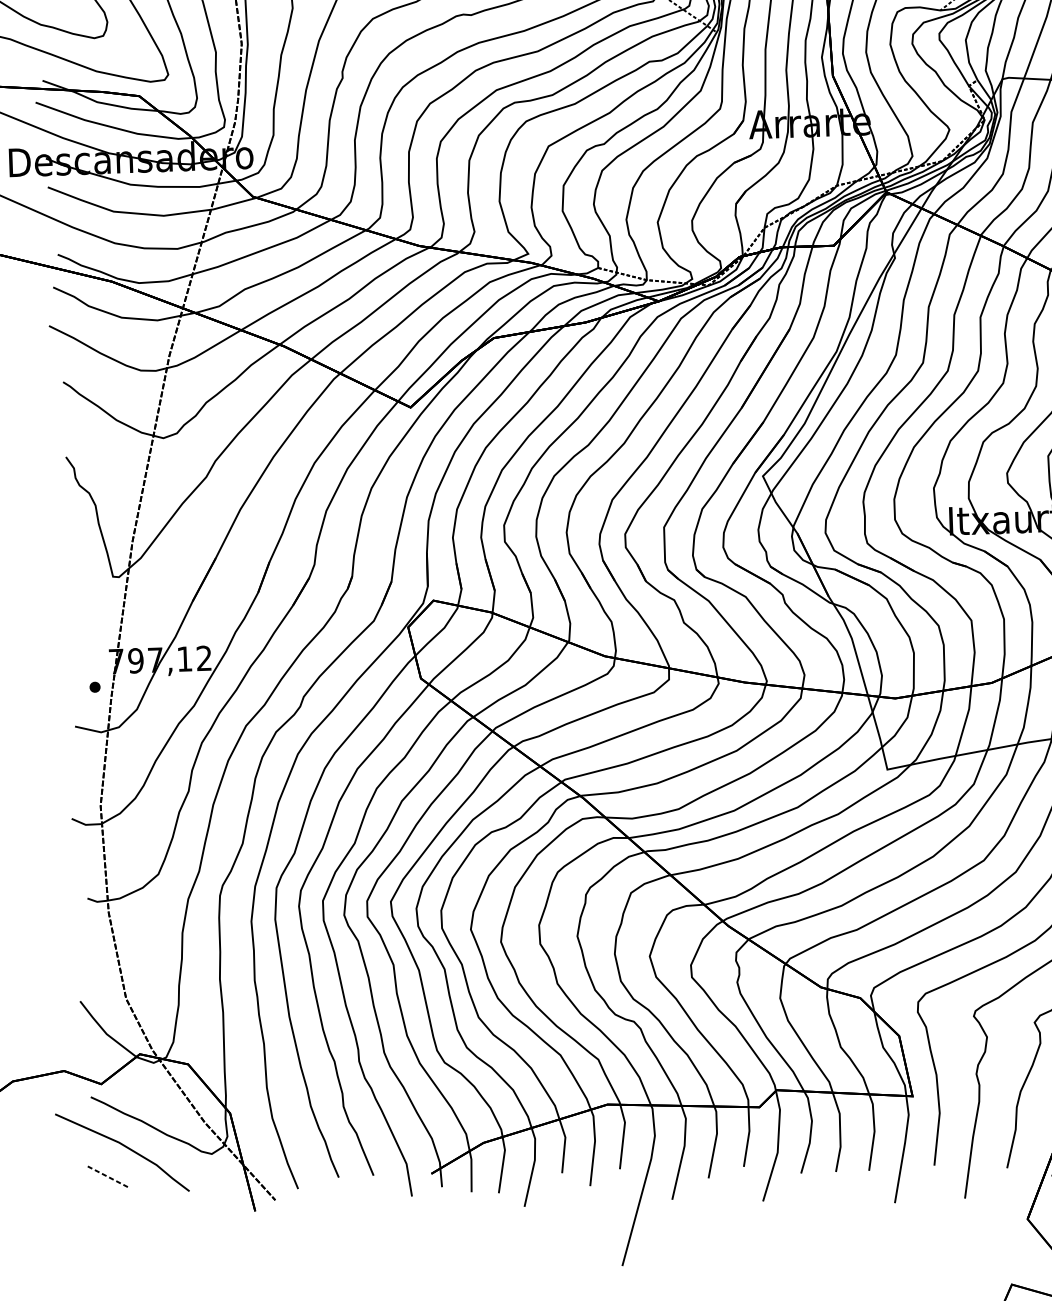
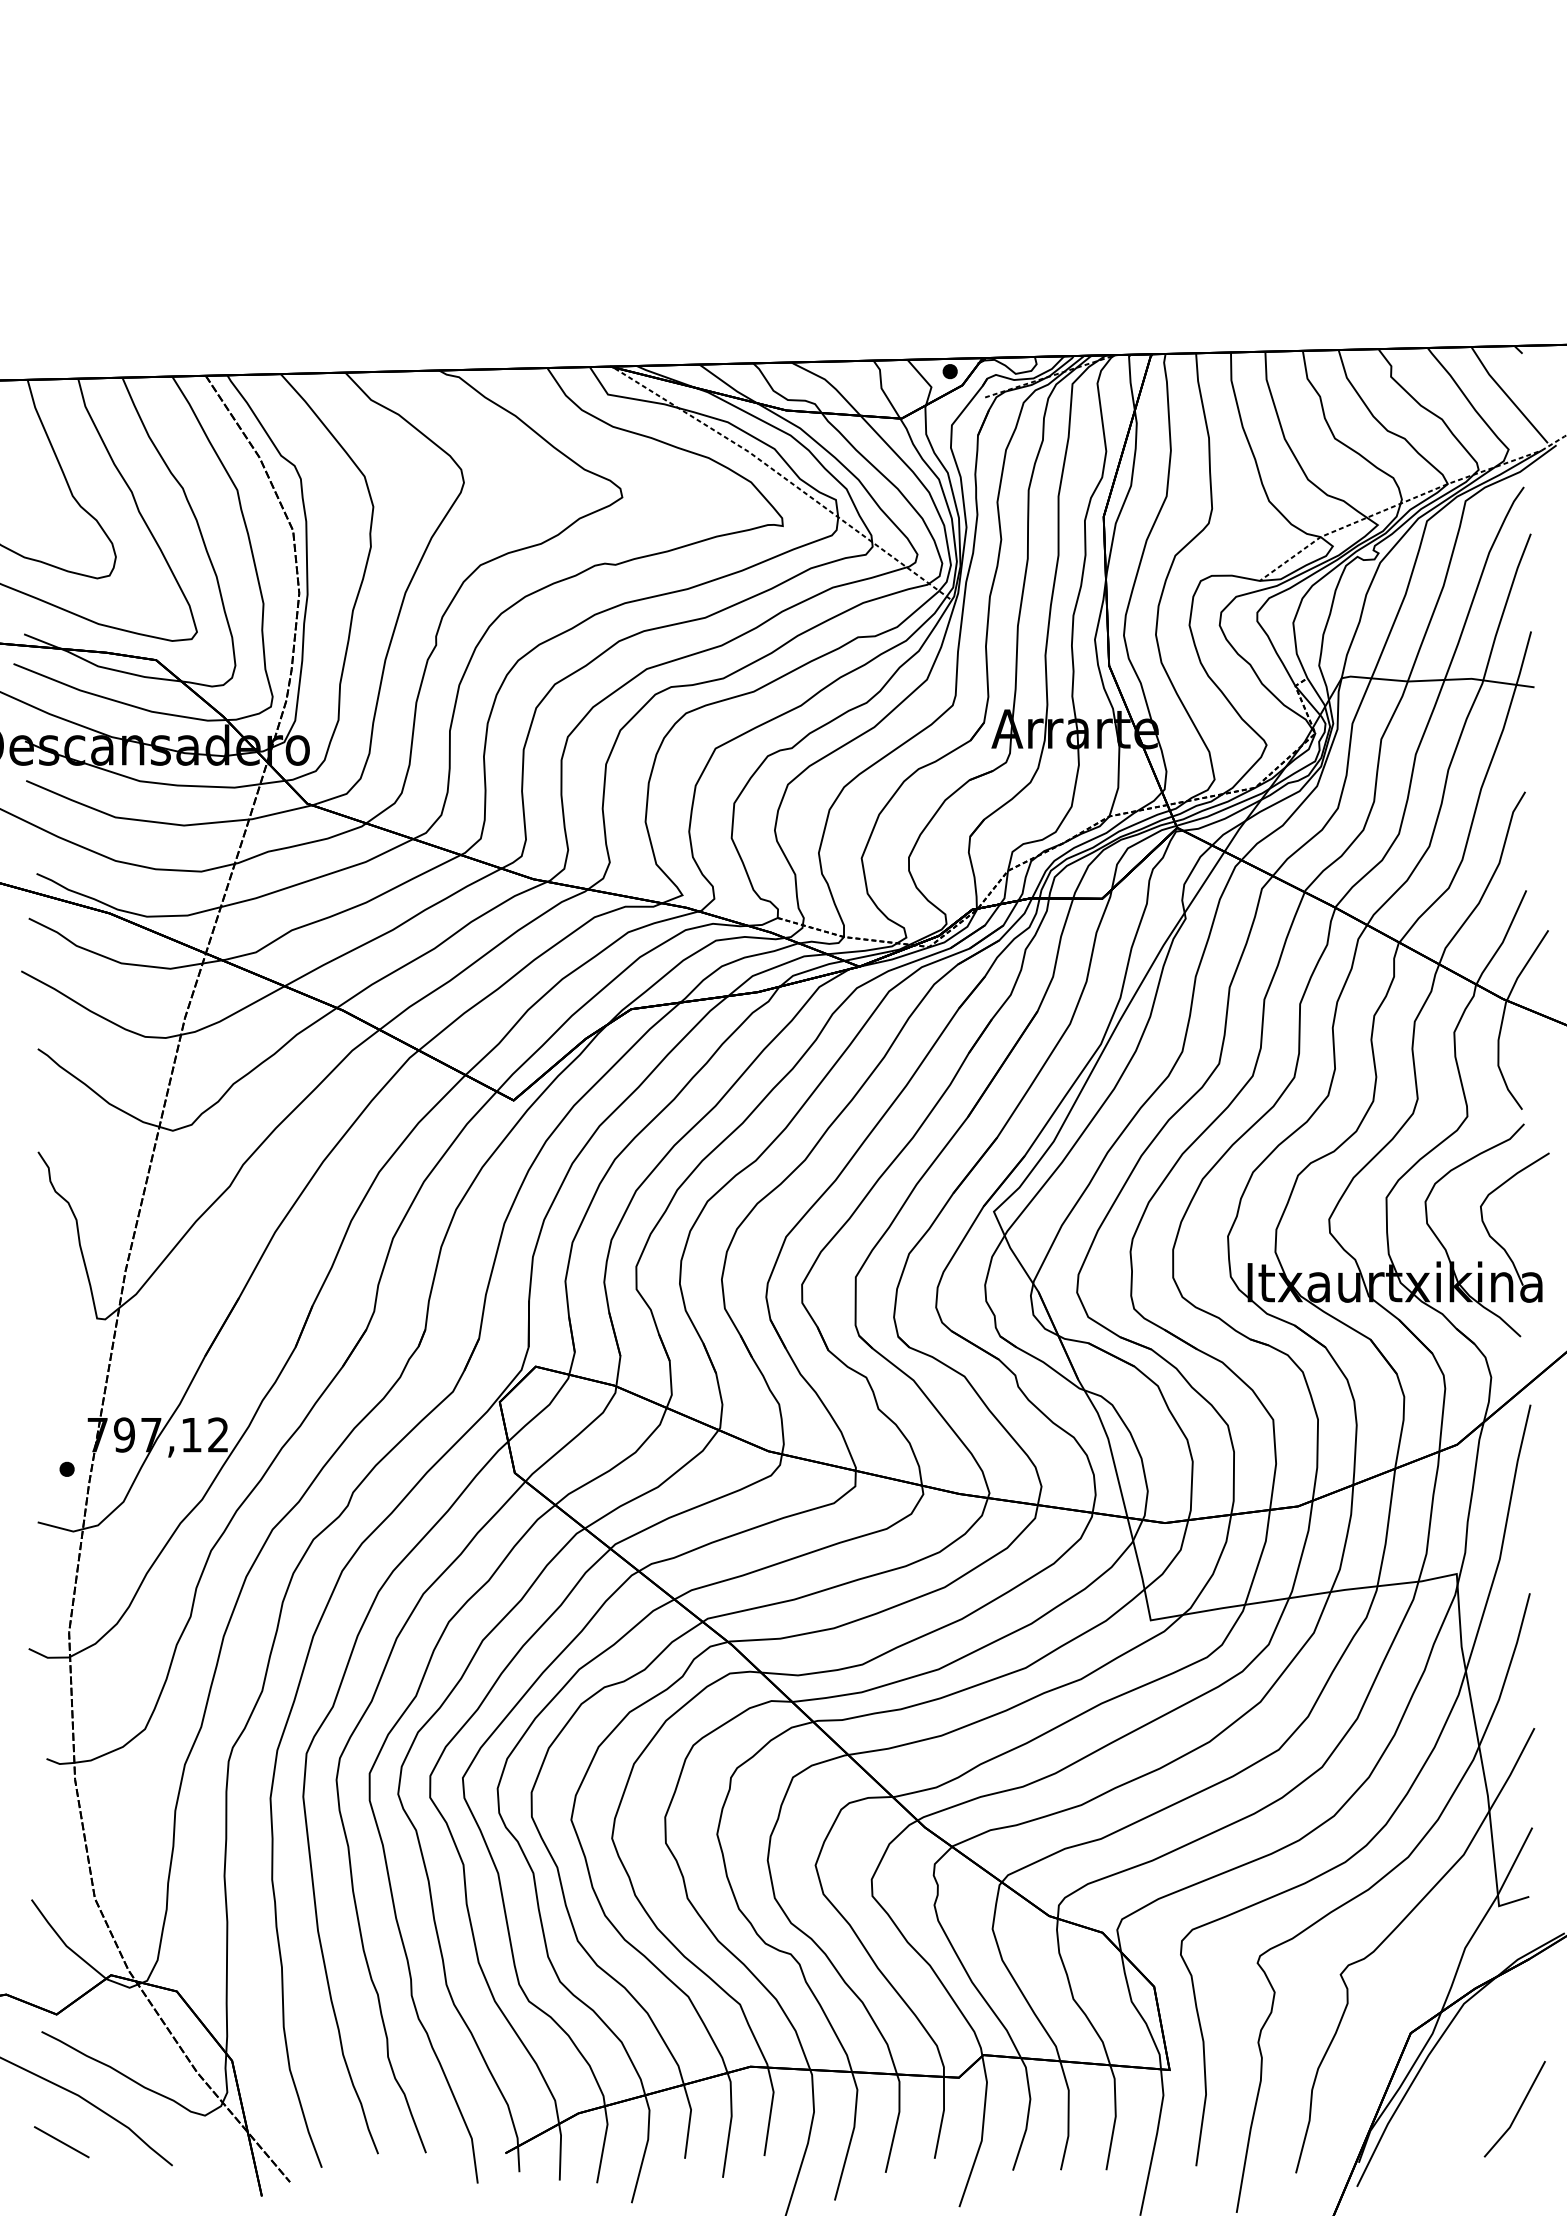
line: (108, 1177) -> (61, 2142), dashed -> solid

